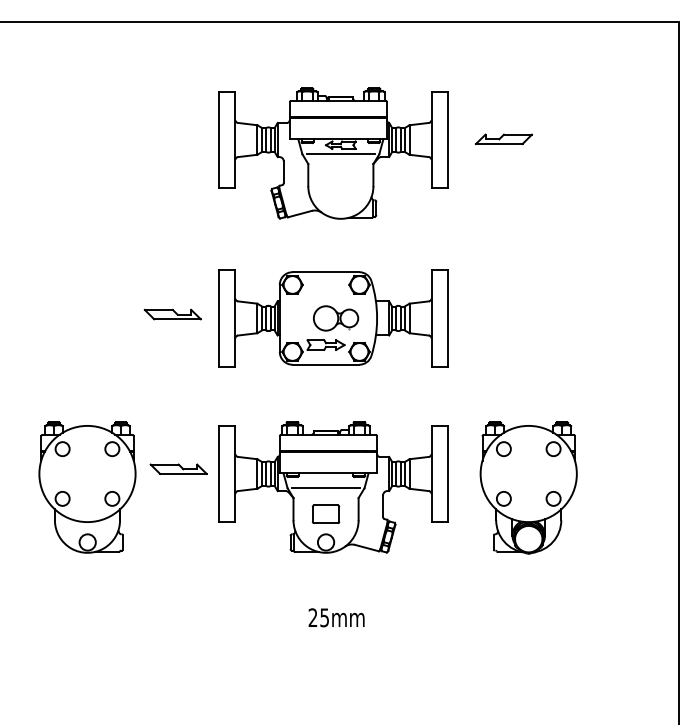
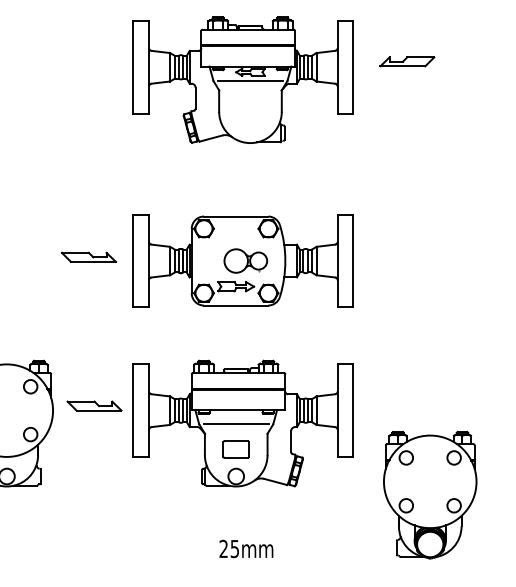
part: (503, 139) -> (406, 61), moved
part: (333, 153) -> (243, 80), moved
part: (528, 487) -> (430, 494), moved

